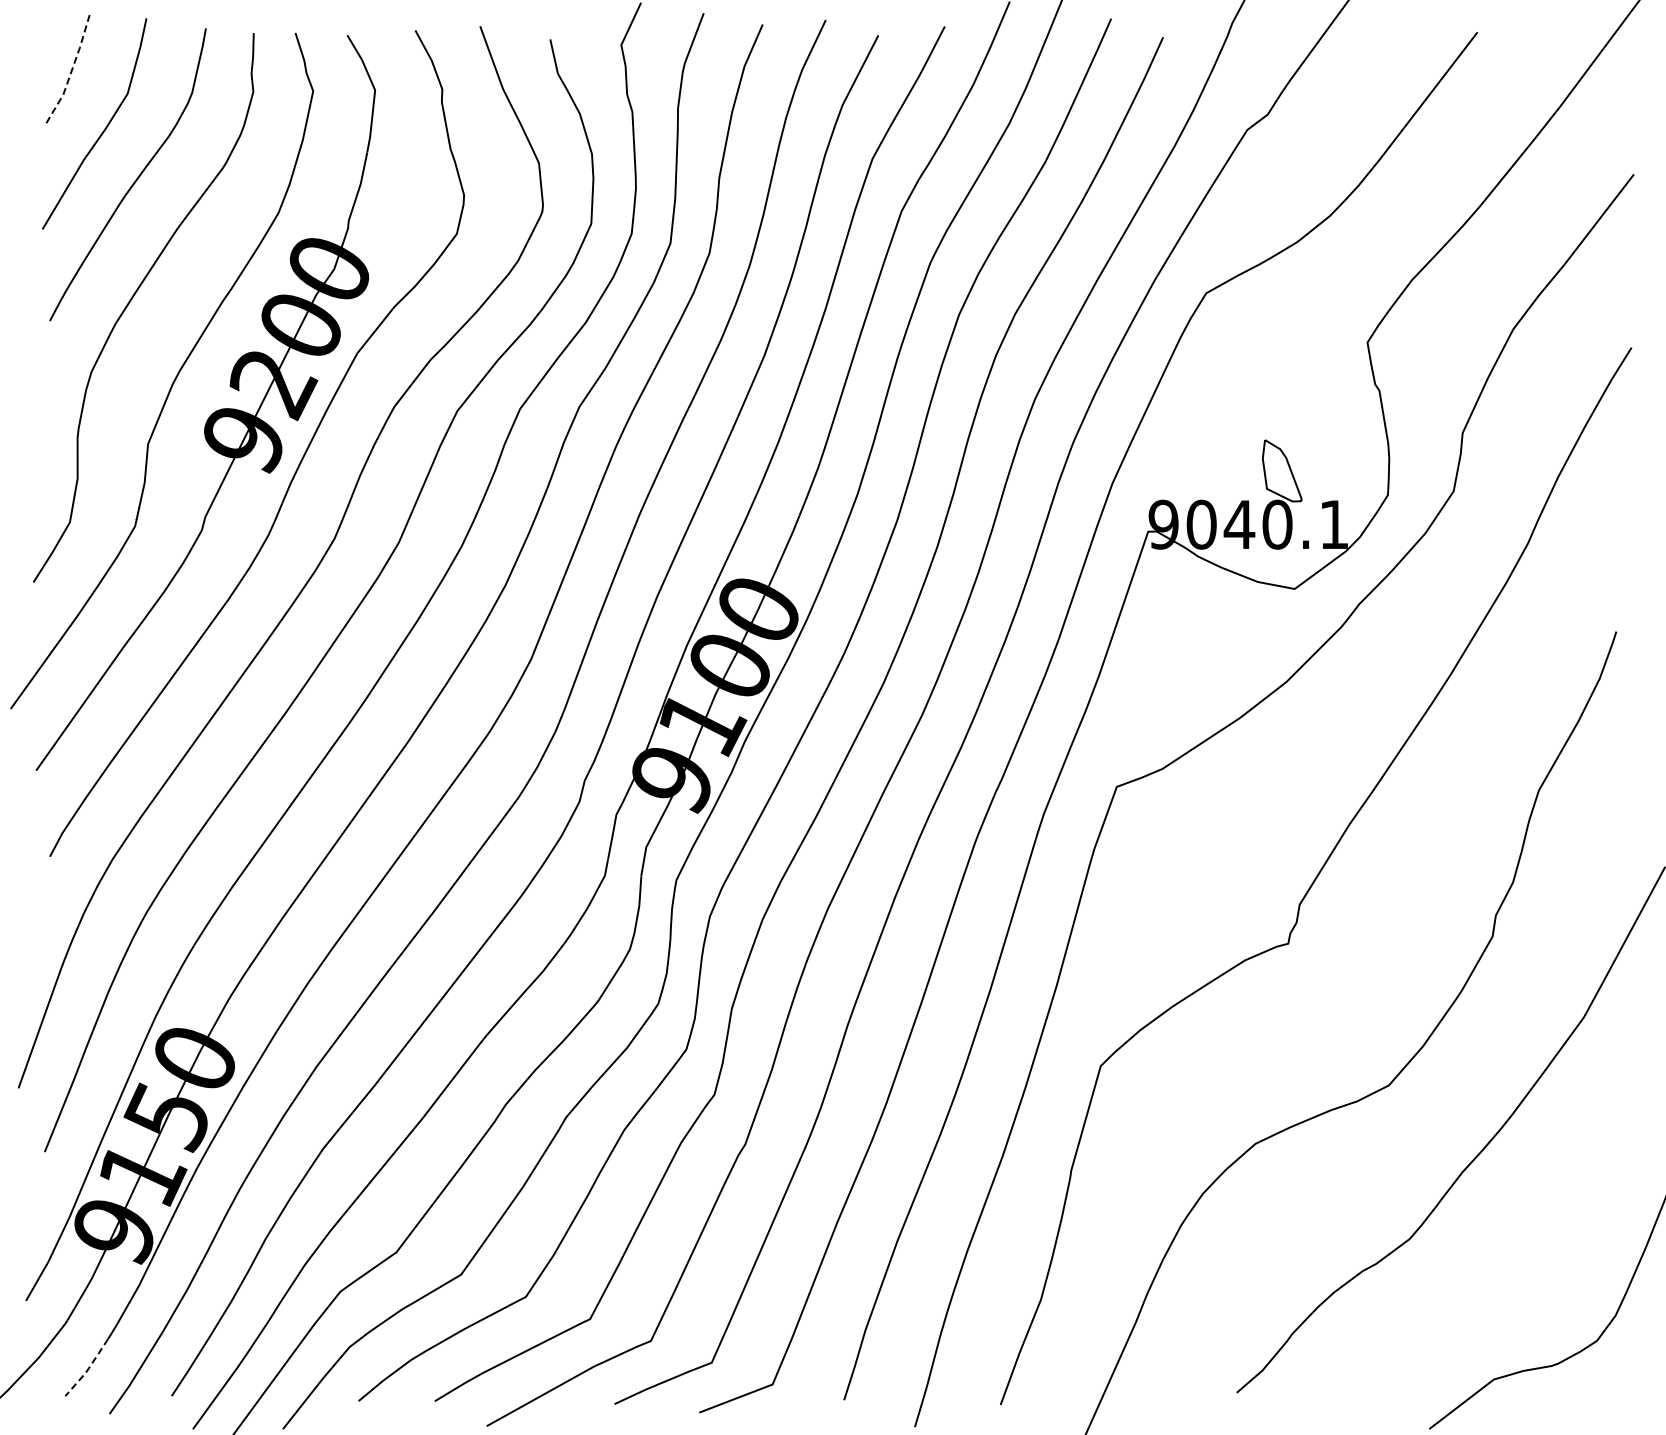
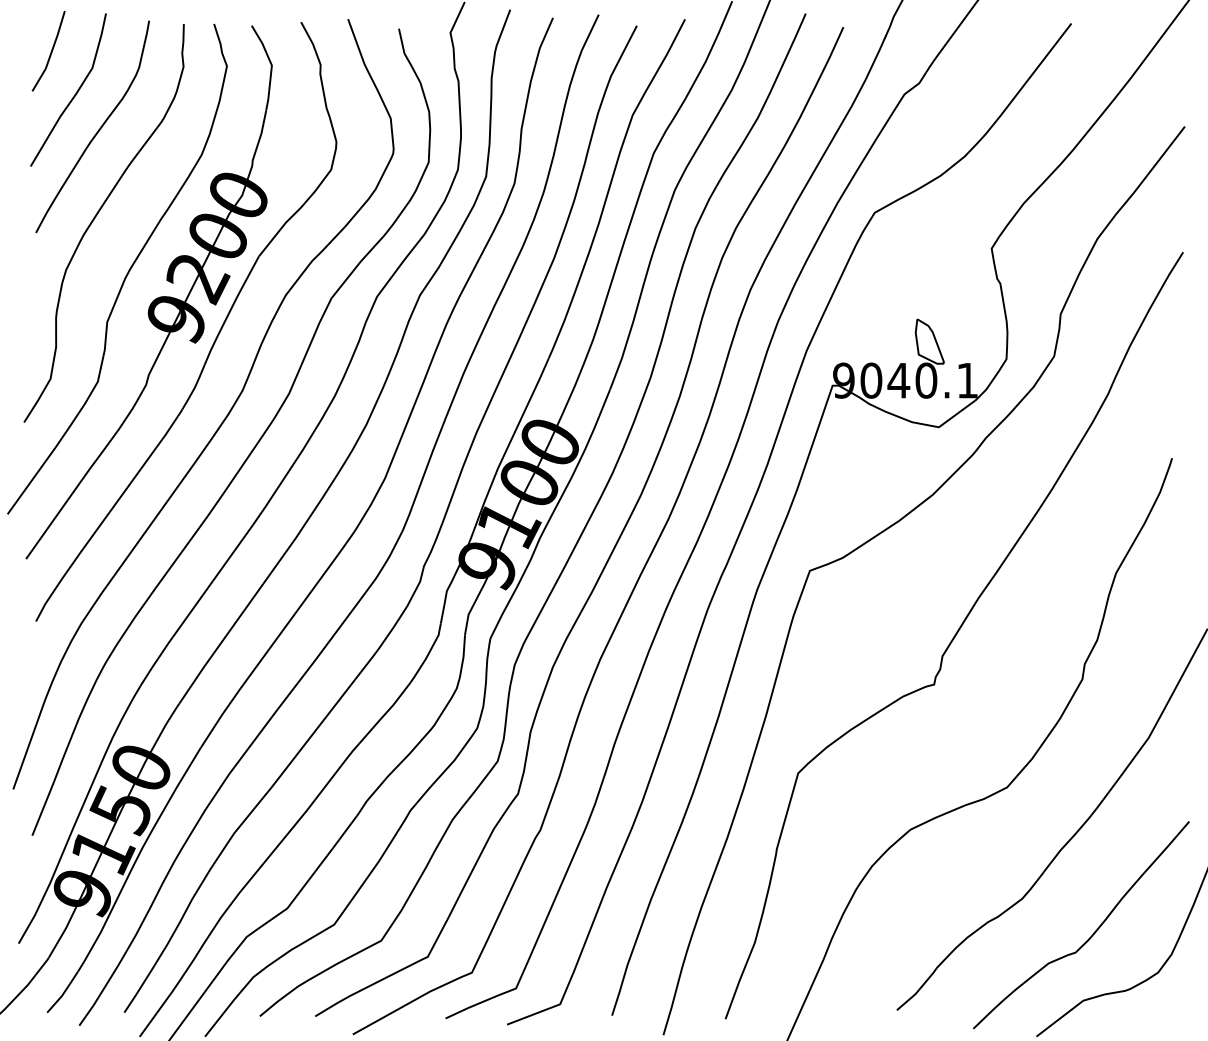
line: (71, 72) -> (51, 52), dashed -> solid
curve: (1505, 1289) -> (1091, 935), added
line: (88, 1368) -> (64, 992), dashed -> solid

